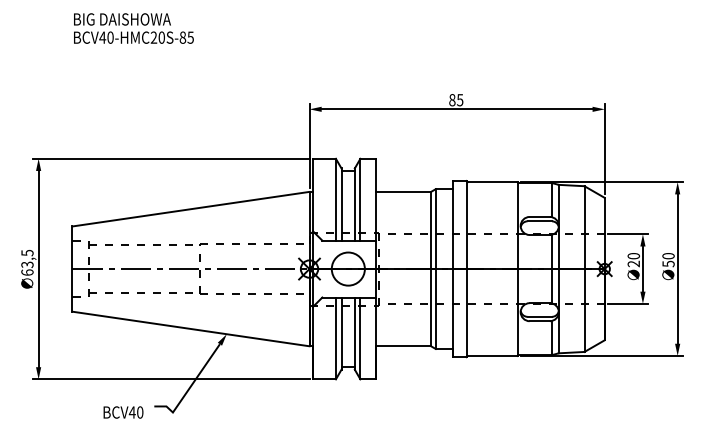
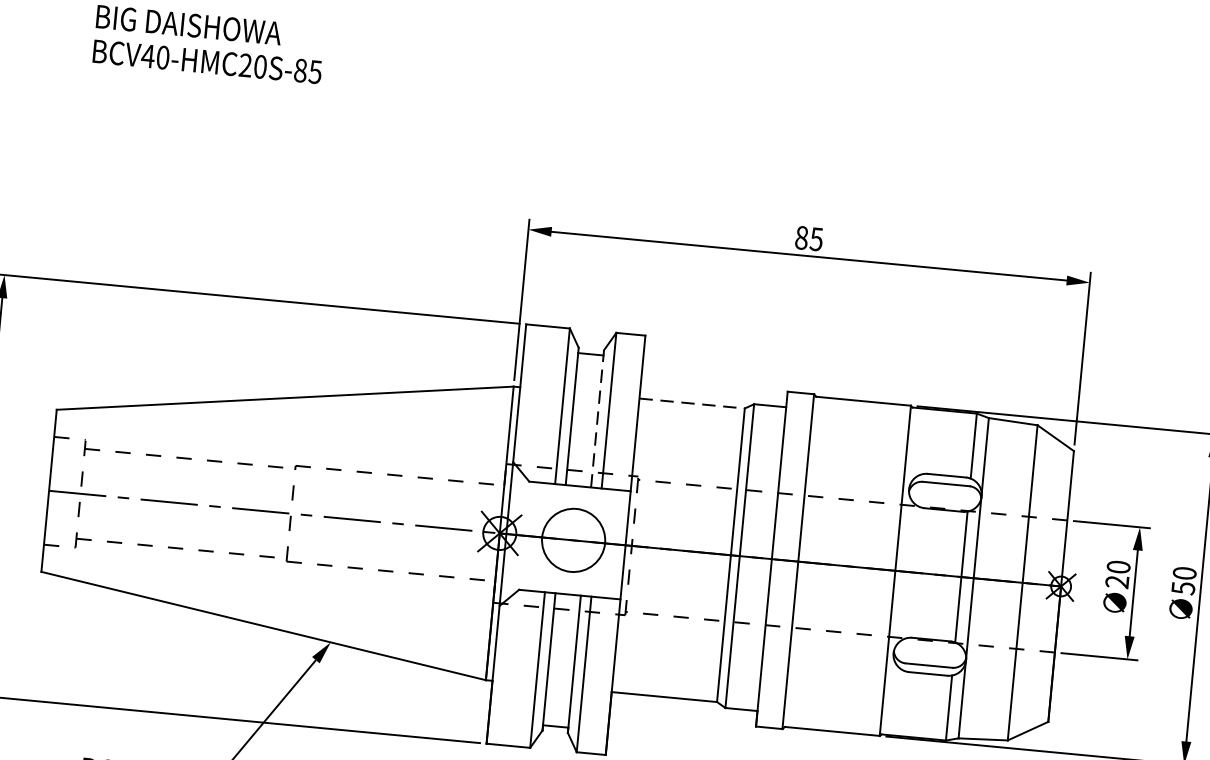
line: (403, 191) -> (692, 402), solid -> dashed
line: (354, 204) -> (596, 418), solid -> dashed

